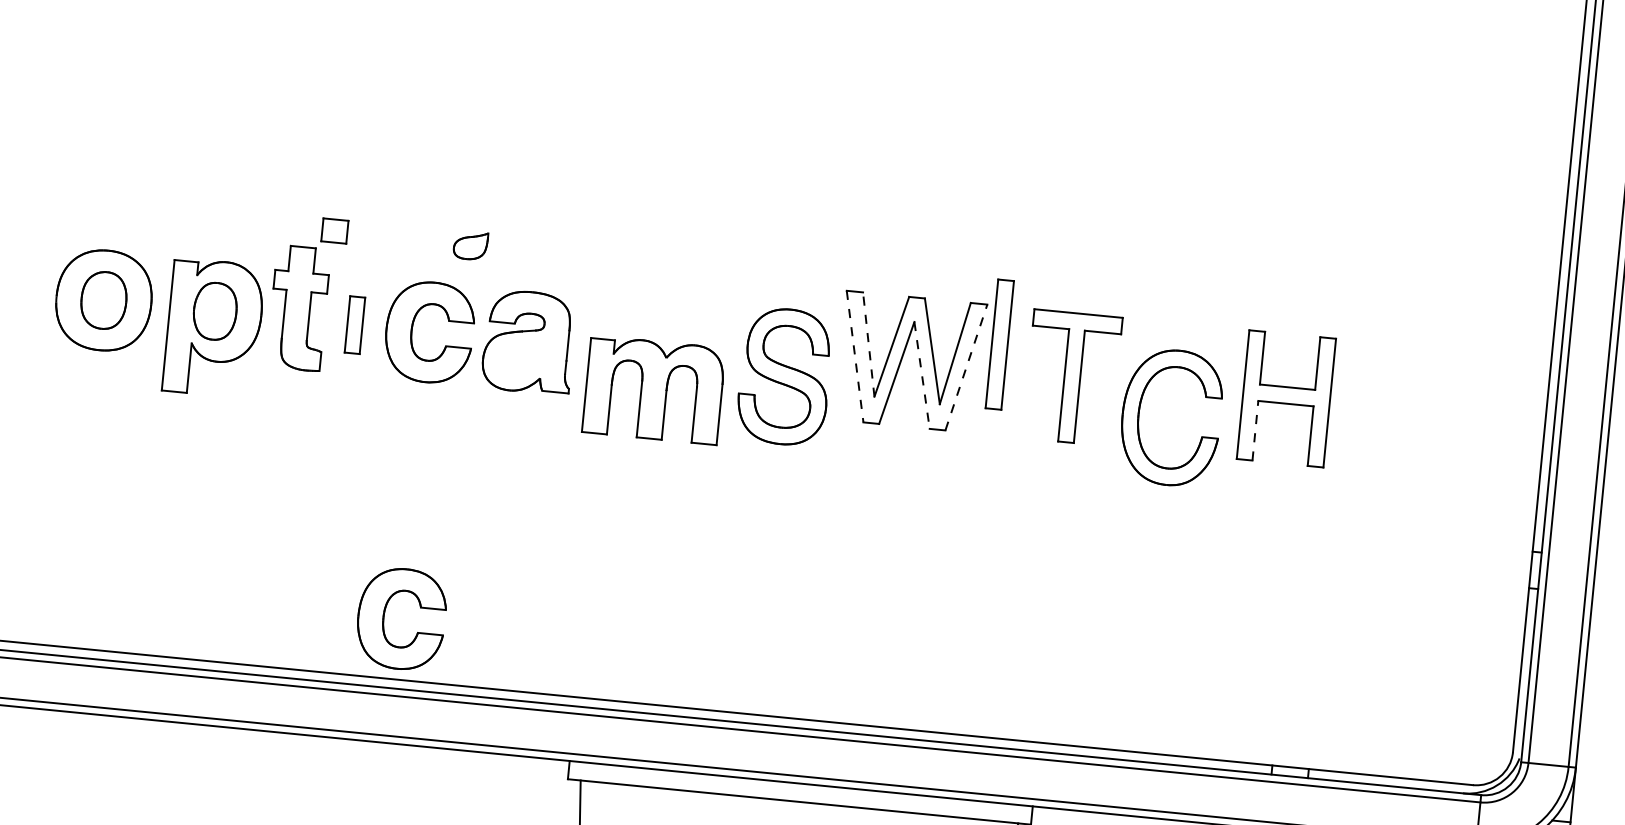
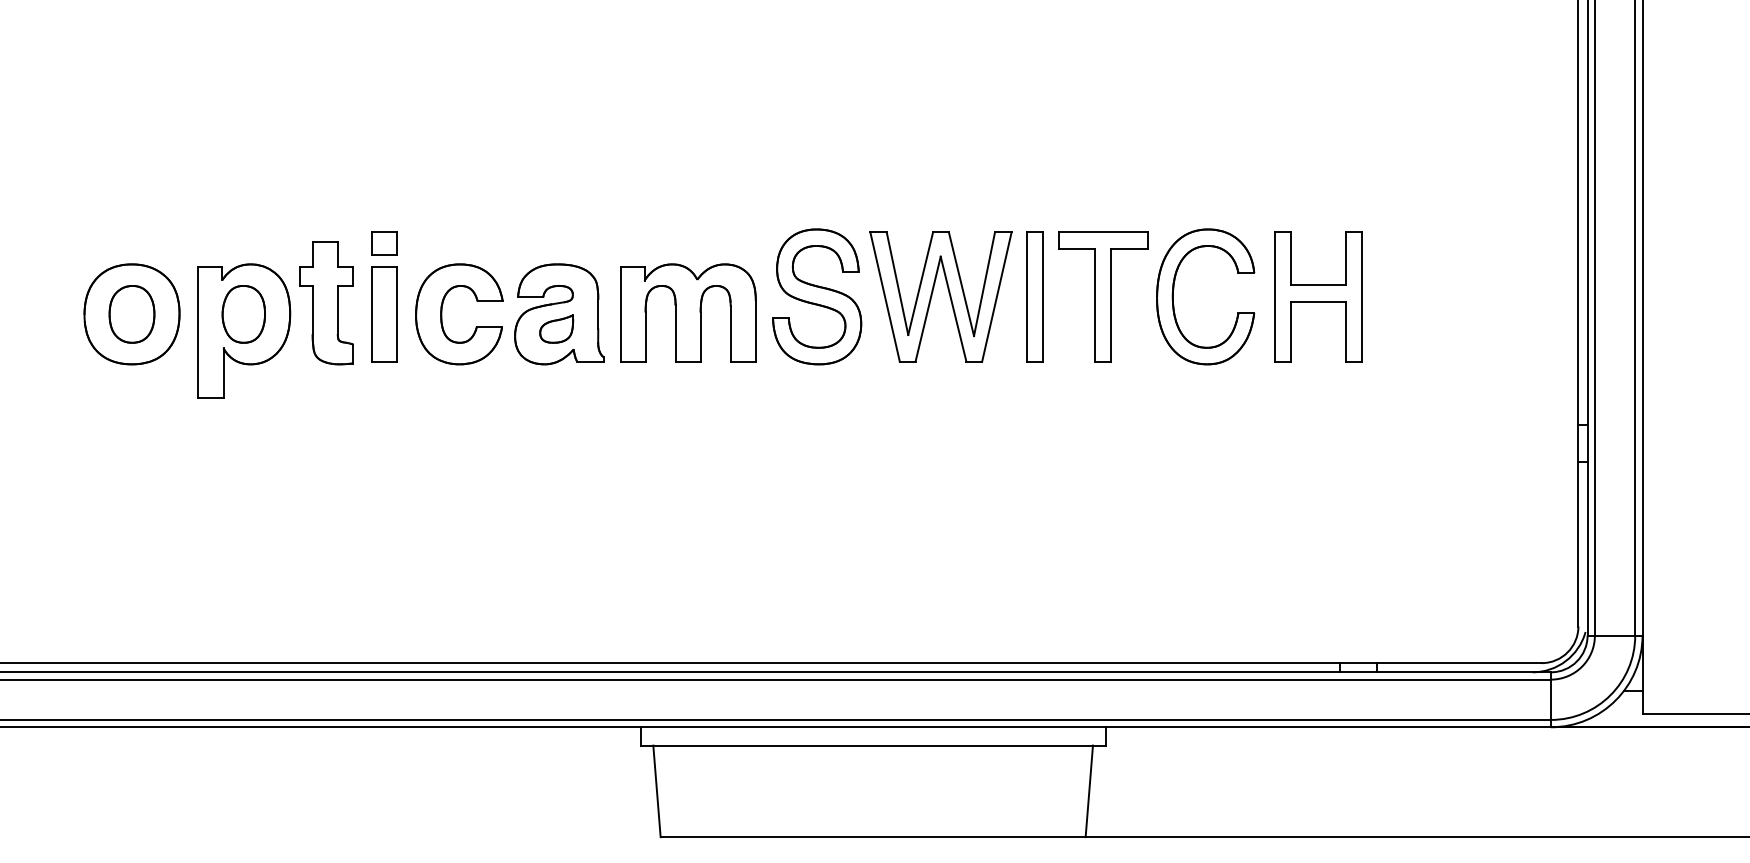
part: (335, 230) -> (384, 243), moved
part: (470, 245) -> (556, 328), moved
part: (355, 325) -> (384, 314), size x1.67
line: (868, 344) -> (897, 283), dashed -> solid
part: (999, 344) -> (1034, 296), moved
line: (855, 357) -> (885, 297), dashed -> solid
line: (967, 367) -> (997, 296), dashed -> solid
line: (921, 375) -> (953, 309), dashed -> solid
part: (785, 376) -> (817, 296), moved
part: (654, 389) -> (688, 312), moved
part: (1140, 407) -> (1174, 289), moved
line: (1255, 430) -> (1290, 331), dashed -> solid
part: (384, 617) -> (442, 602), removed

